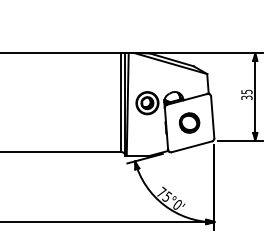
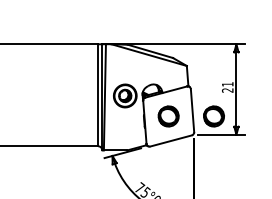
text: (246, 94) -> (227, 87), 35 -> 21
part: (233, 122) -> (213, 115), added

